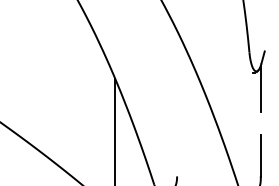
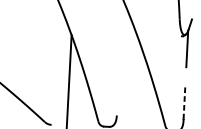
line: (260, 155) -> (184, 102), solid -> dashed

